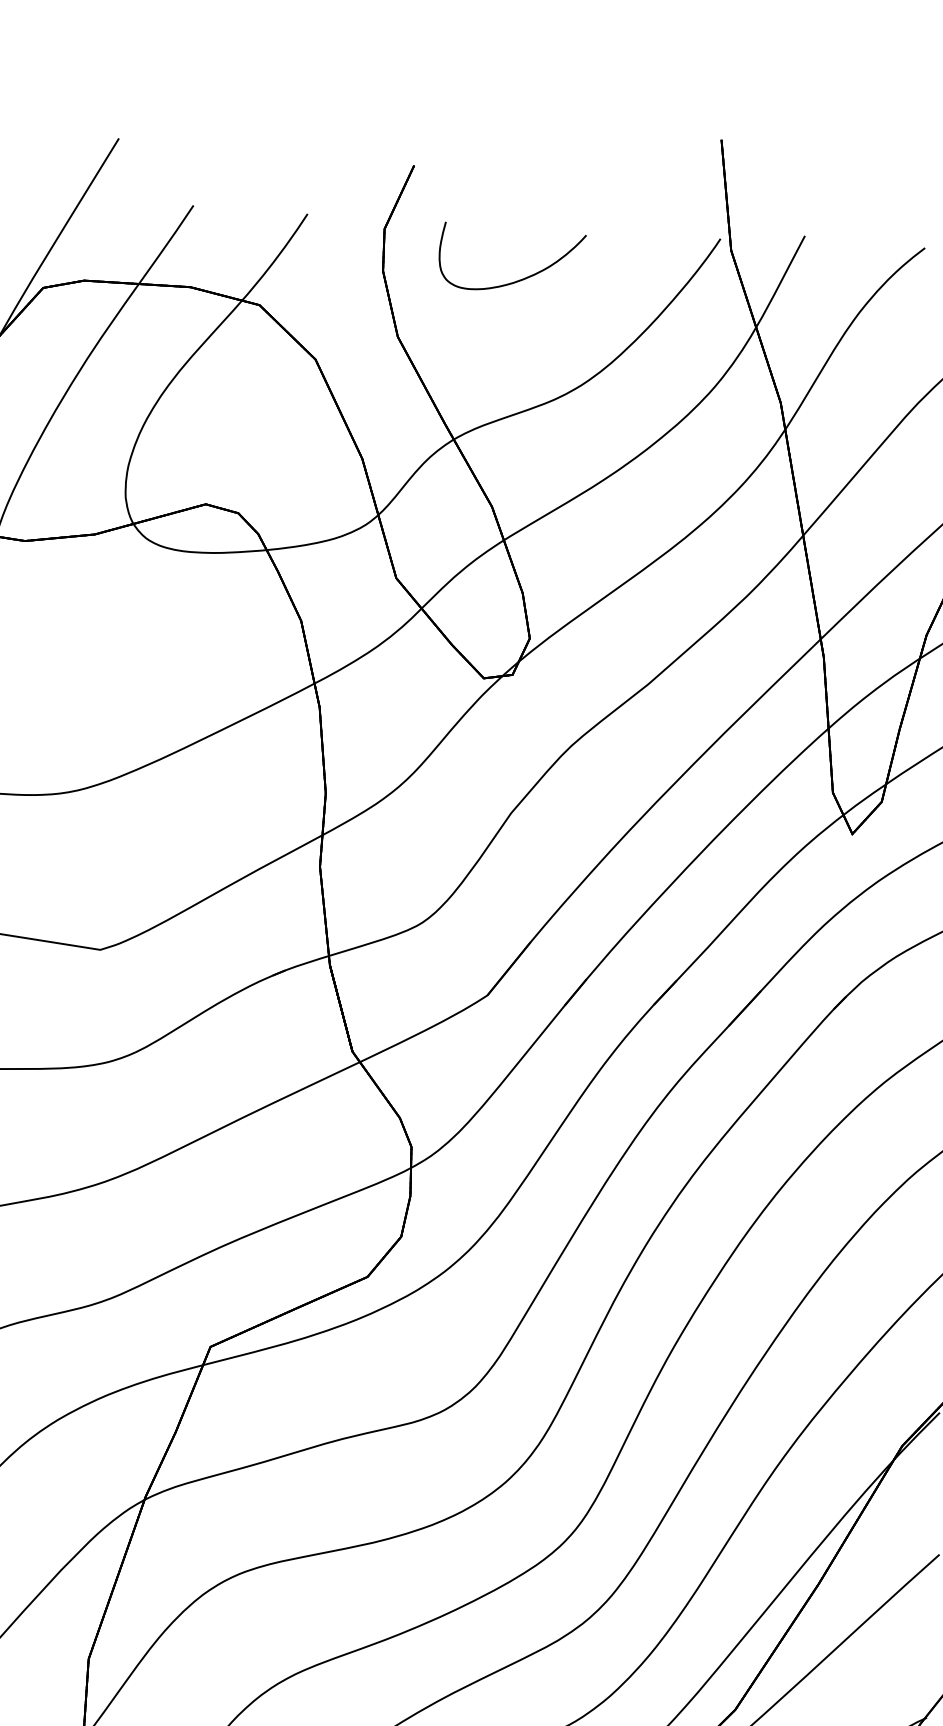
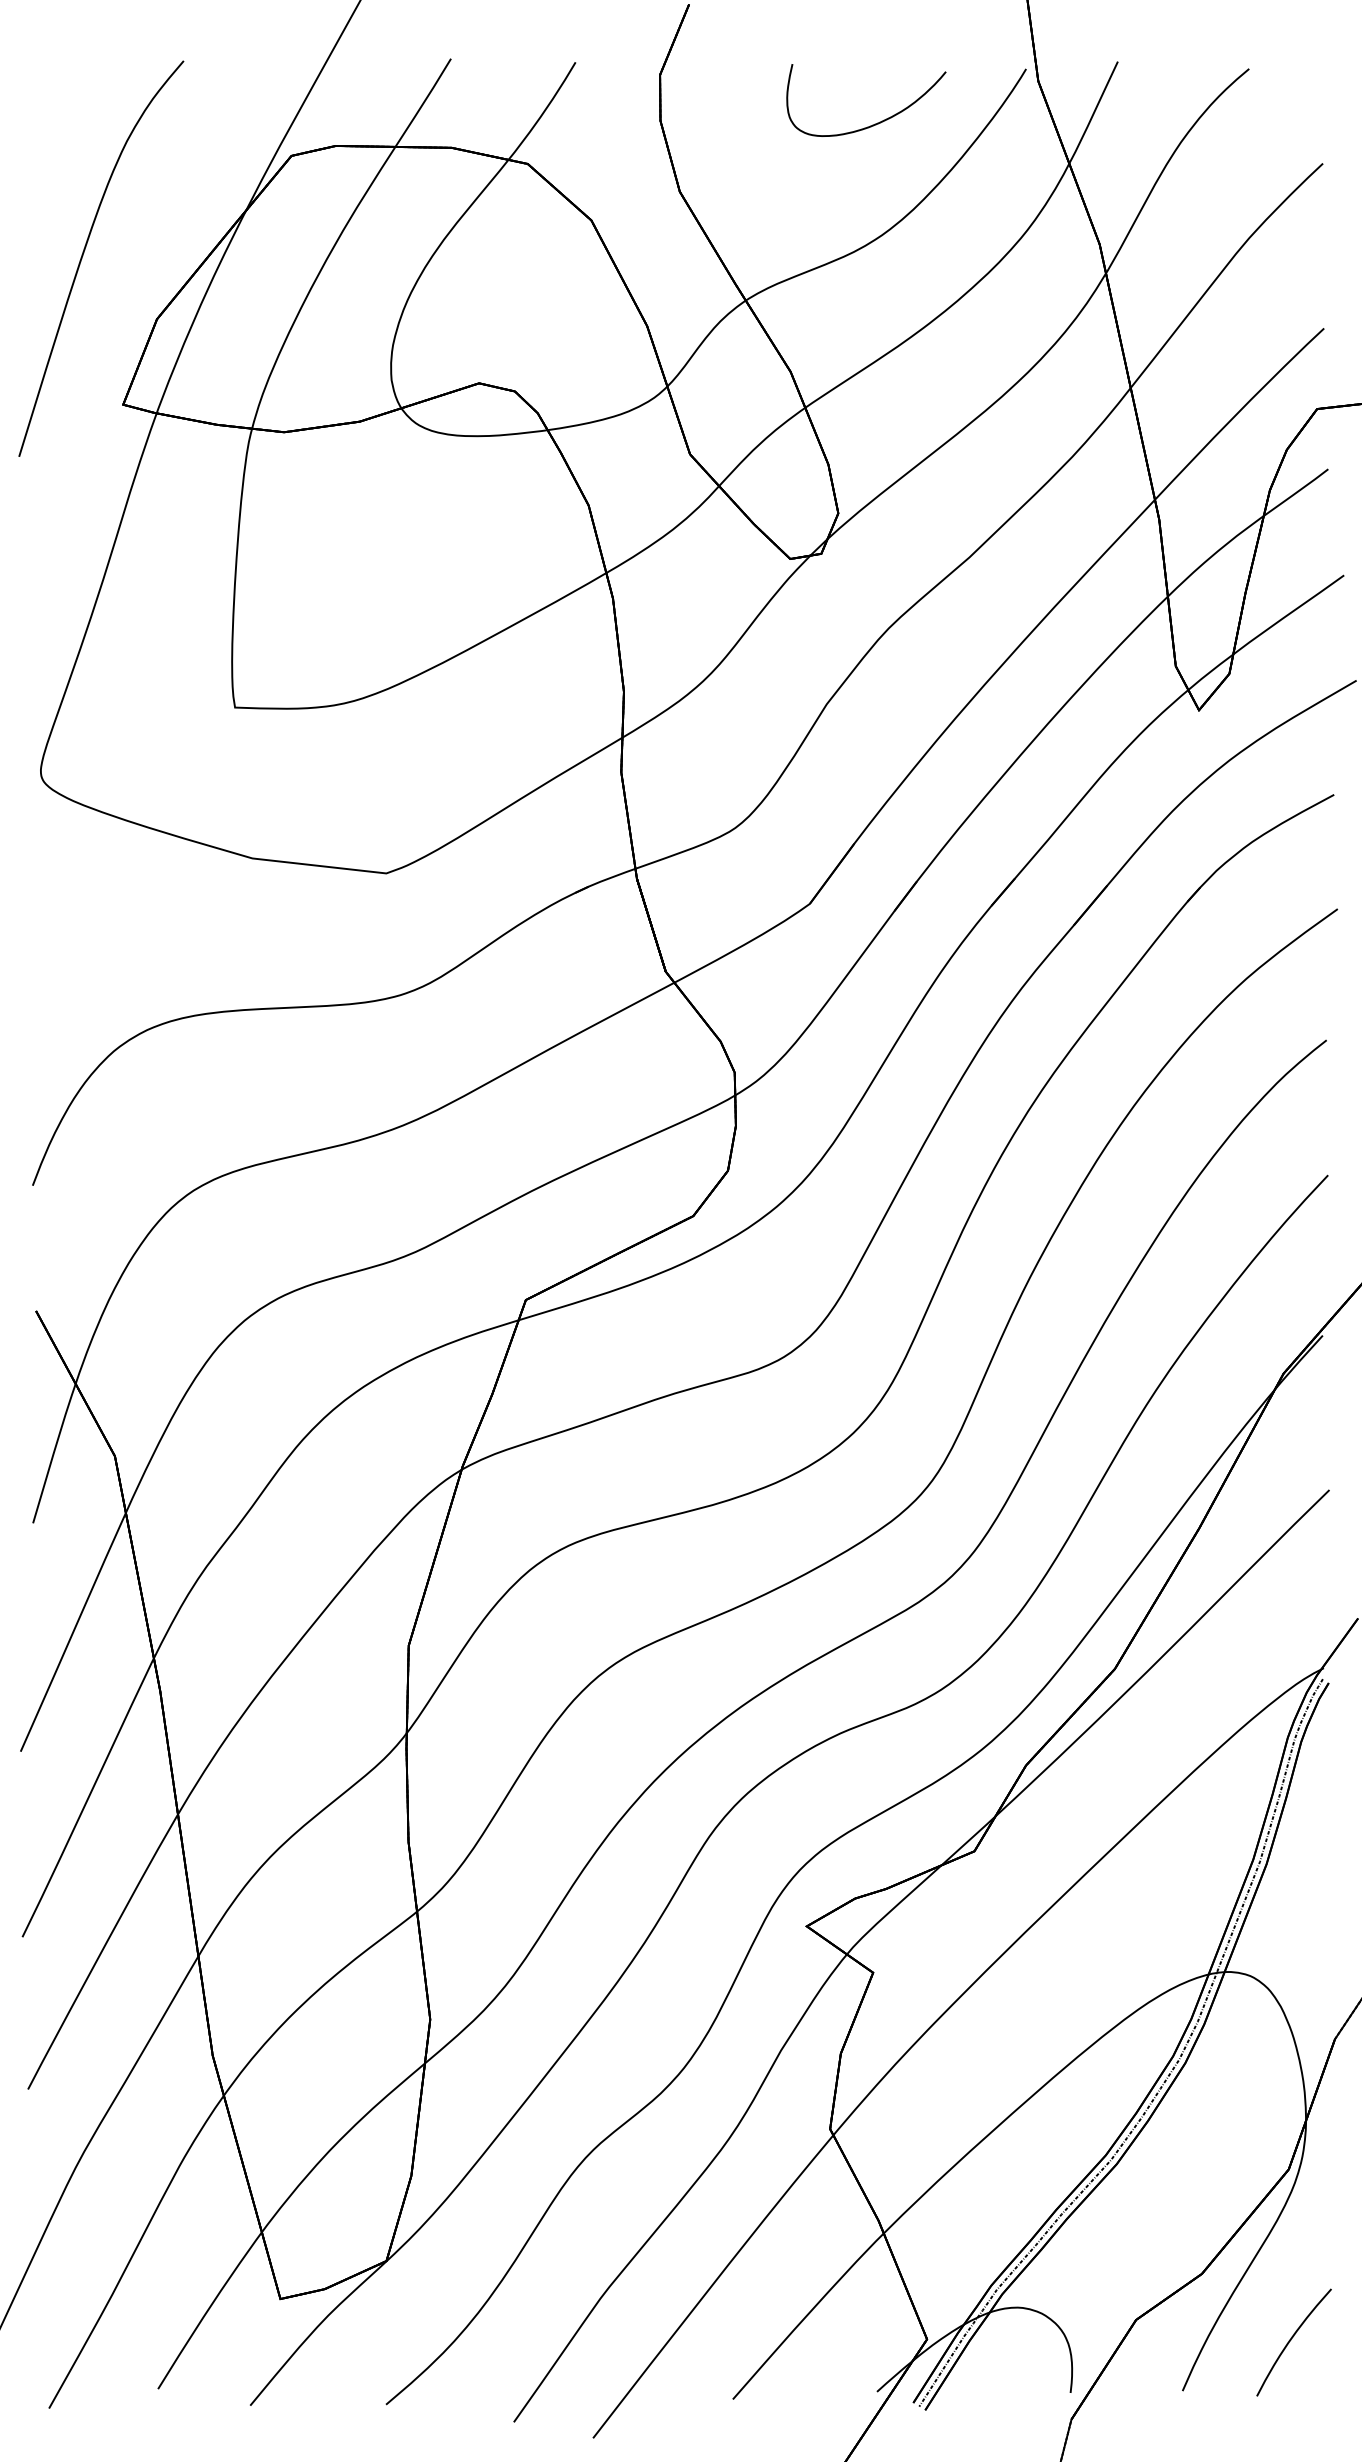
curve: (521, 278) -> (877, 122), moved

